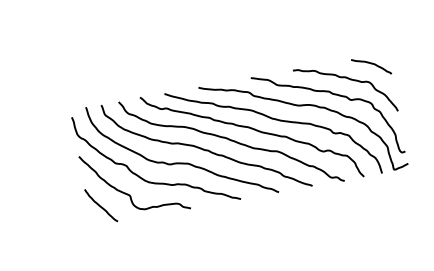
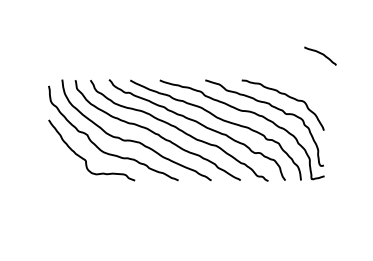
curve: (371, 64) -> (320, 54), moved
curve: (100, 205) -> (59, 164), removed

